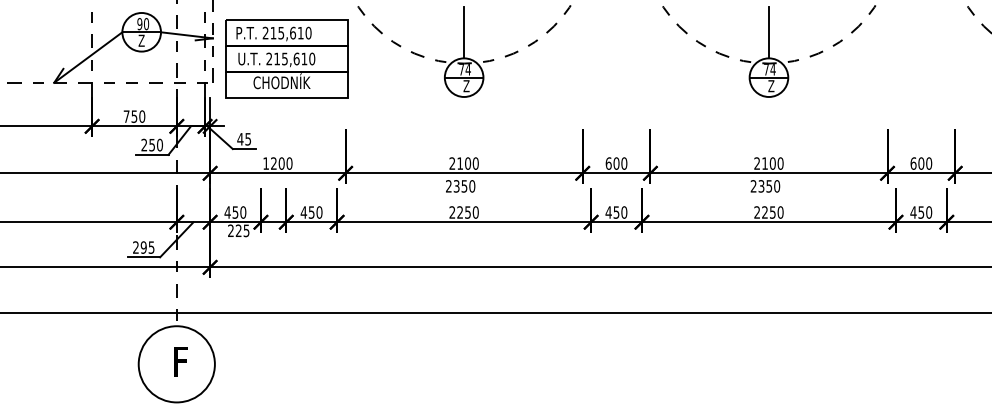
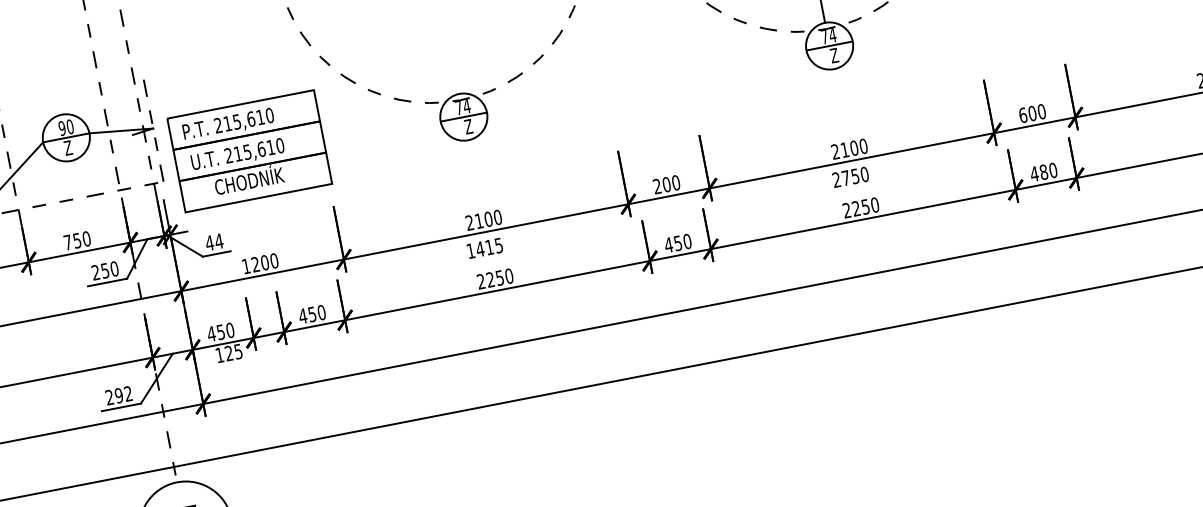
line: (464, 32) -> (453, 62), removed
part: (286, 58) -> (249, 151), moved
text: (248, 139) -> (219, 241), 45 -> 44
text: (608, 163) -> (657, 186), 600 -> 200
text: (460, 186) -> (484, 248), 2350 -> 1415
text: (761, 186) -> (846, 178), 2350 -> 2750
text: (921, 212) -> (1044, 172), 450 -> 480
text: (230, 230) -> (219, 354), 225 -> 125
text: (151, 247) -> (128, 393), 295 -> 292

